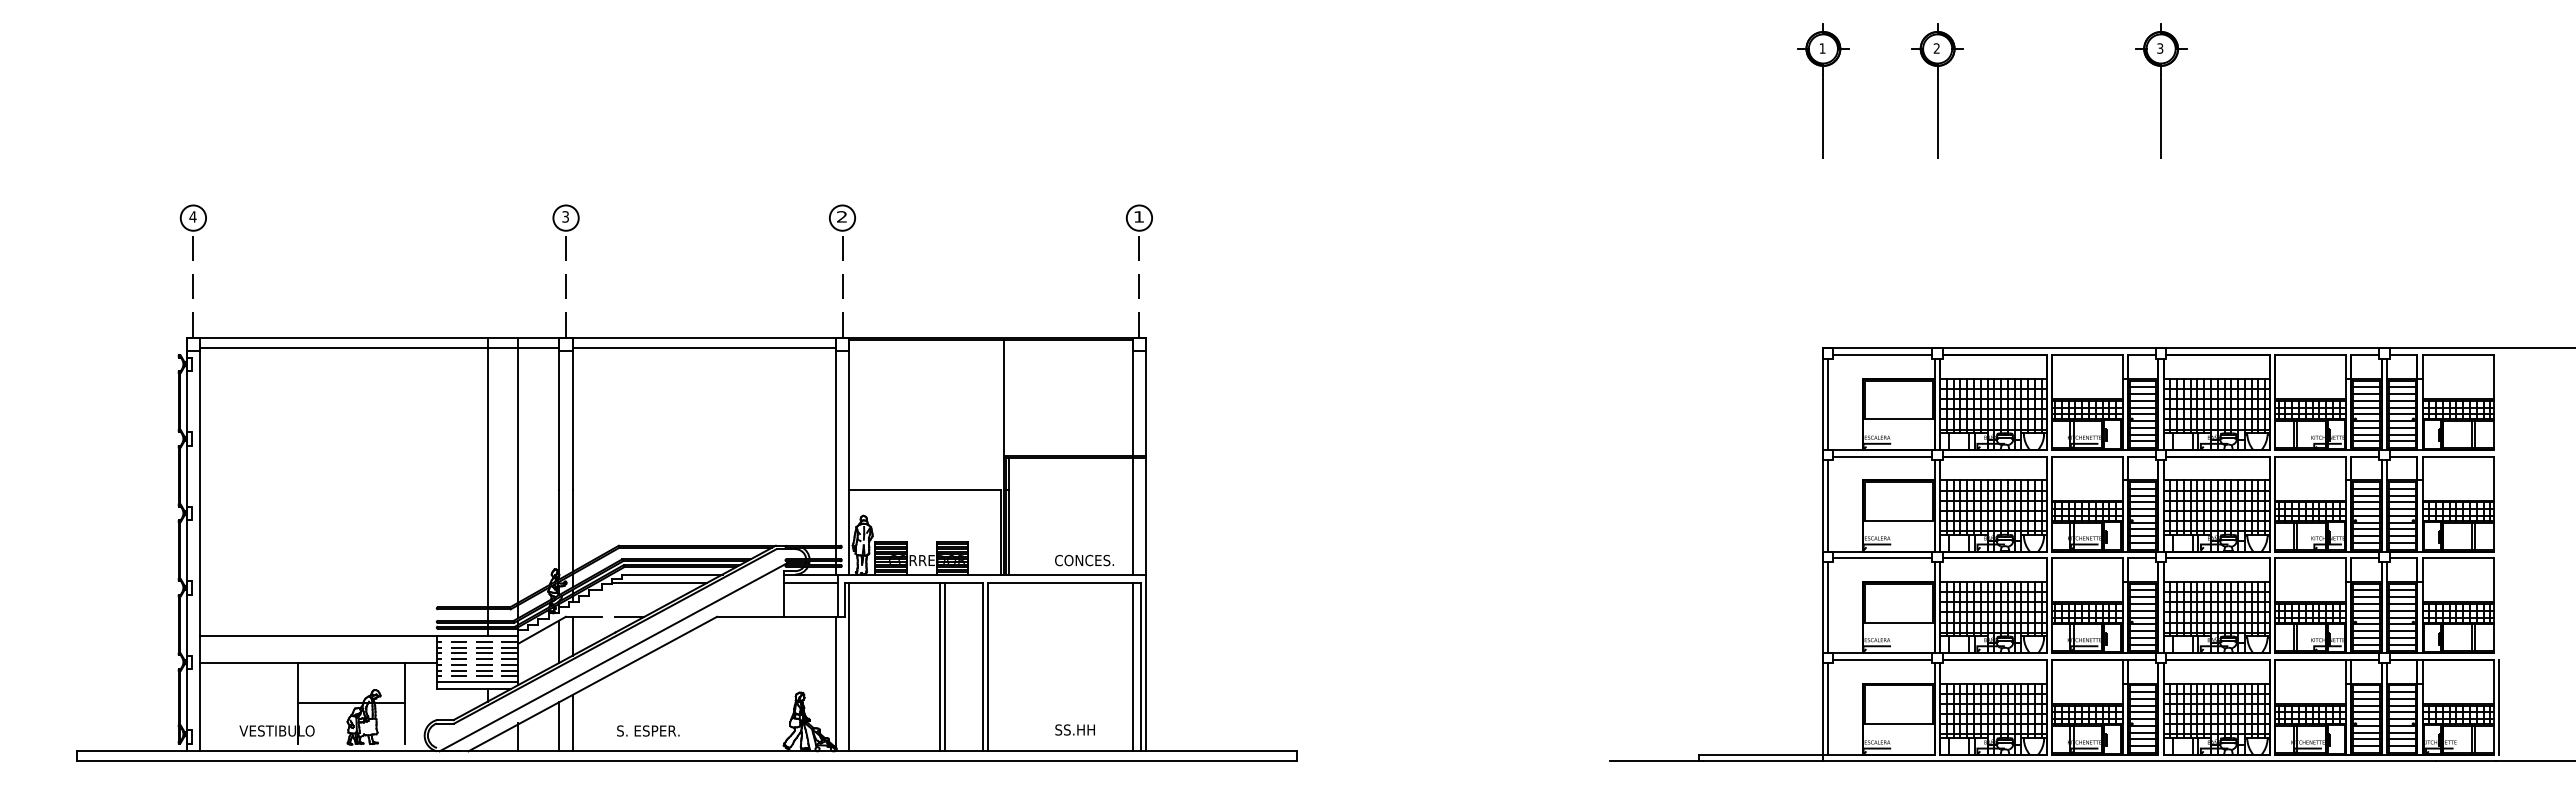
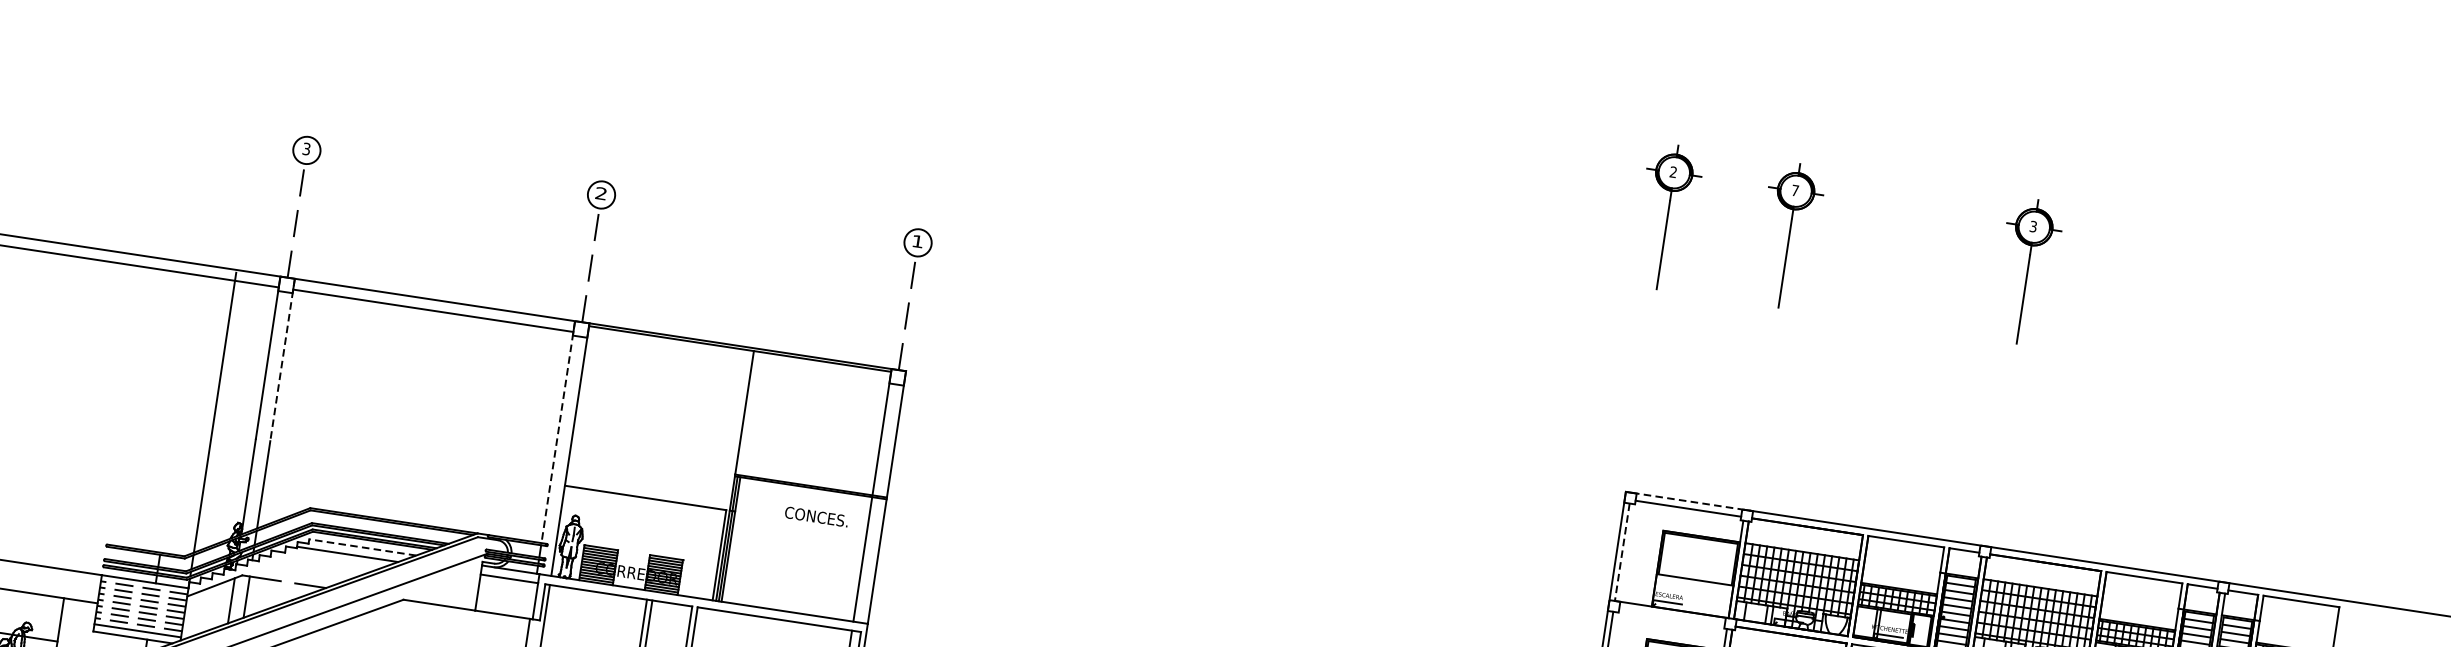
text: (1822, 48) -> (1673, 172), 1 -> 2
text: (1936, 48) -> (1794, 190), 2 -> 7
line: (1881, 348) -> (1687, 501), solid -> dashed
line: (1828, 404) -> (1622, 552), solid -> dashed
line: (572, 414) -> (282, 360), solid -> dashed
line: (835, 442) -> (557, 433), solid -> dashed
line: (1882, 456) -> (1671, 616), removed
line: (487, 473) -> (181, 409), removed
text: (1084, 560) -> (816, 516), moved
line: (671, 574) -> (361, 547), solid -> dashed

